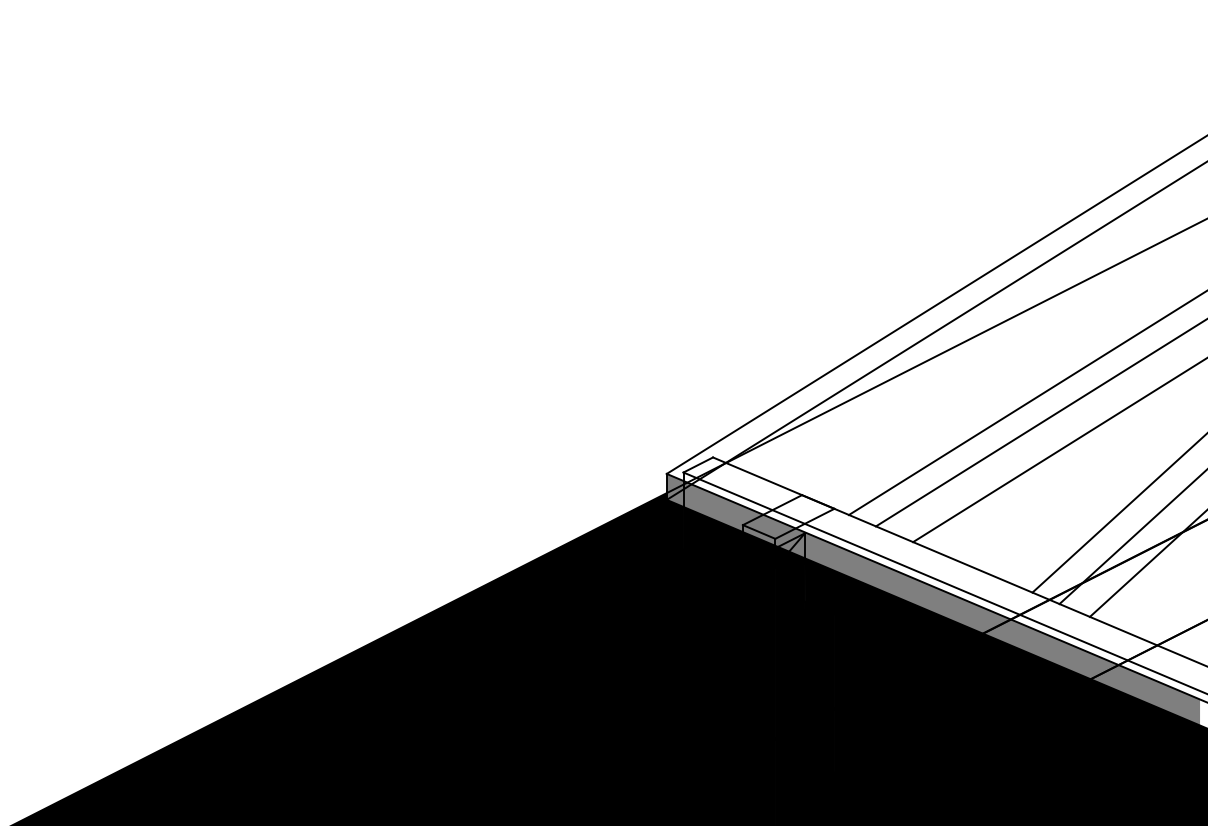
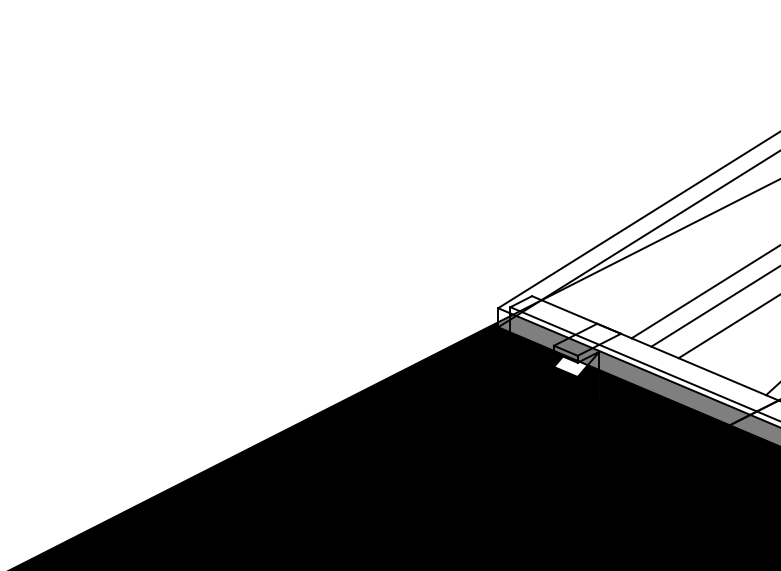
fill: (674, 483) -> (503, 315), removed
fill: (765, 553) -> (570, 366), removed

